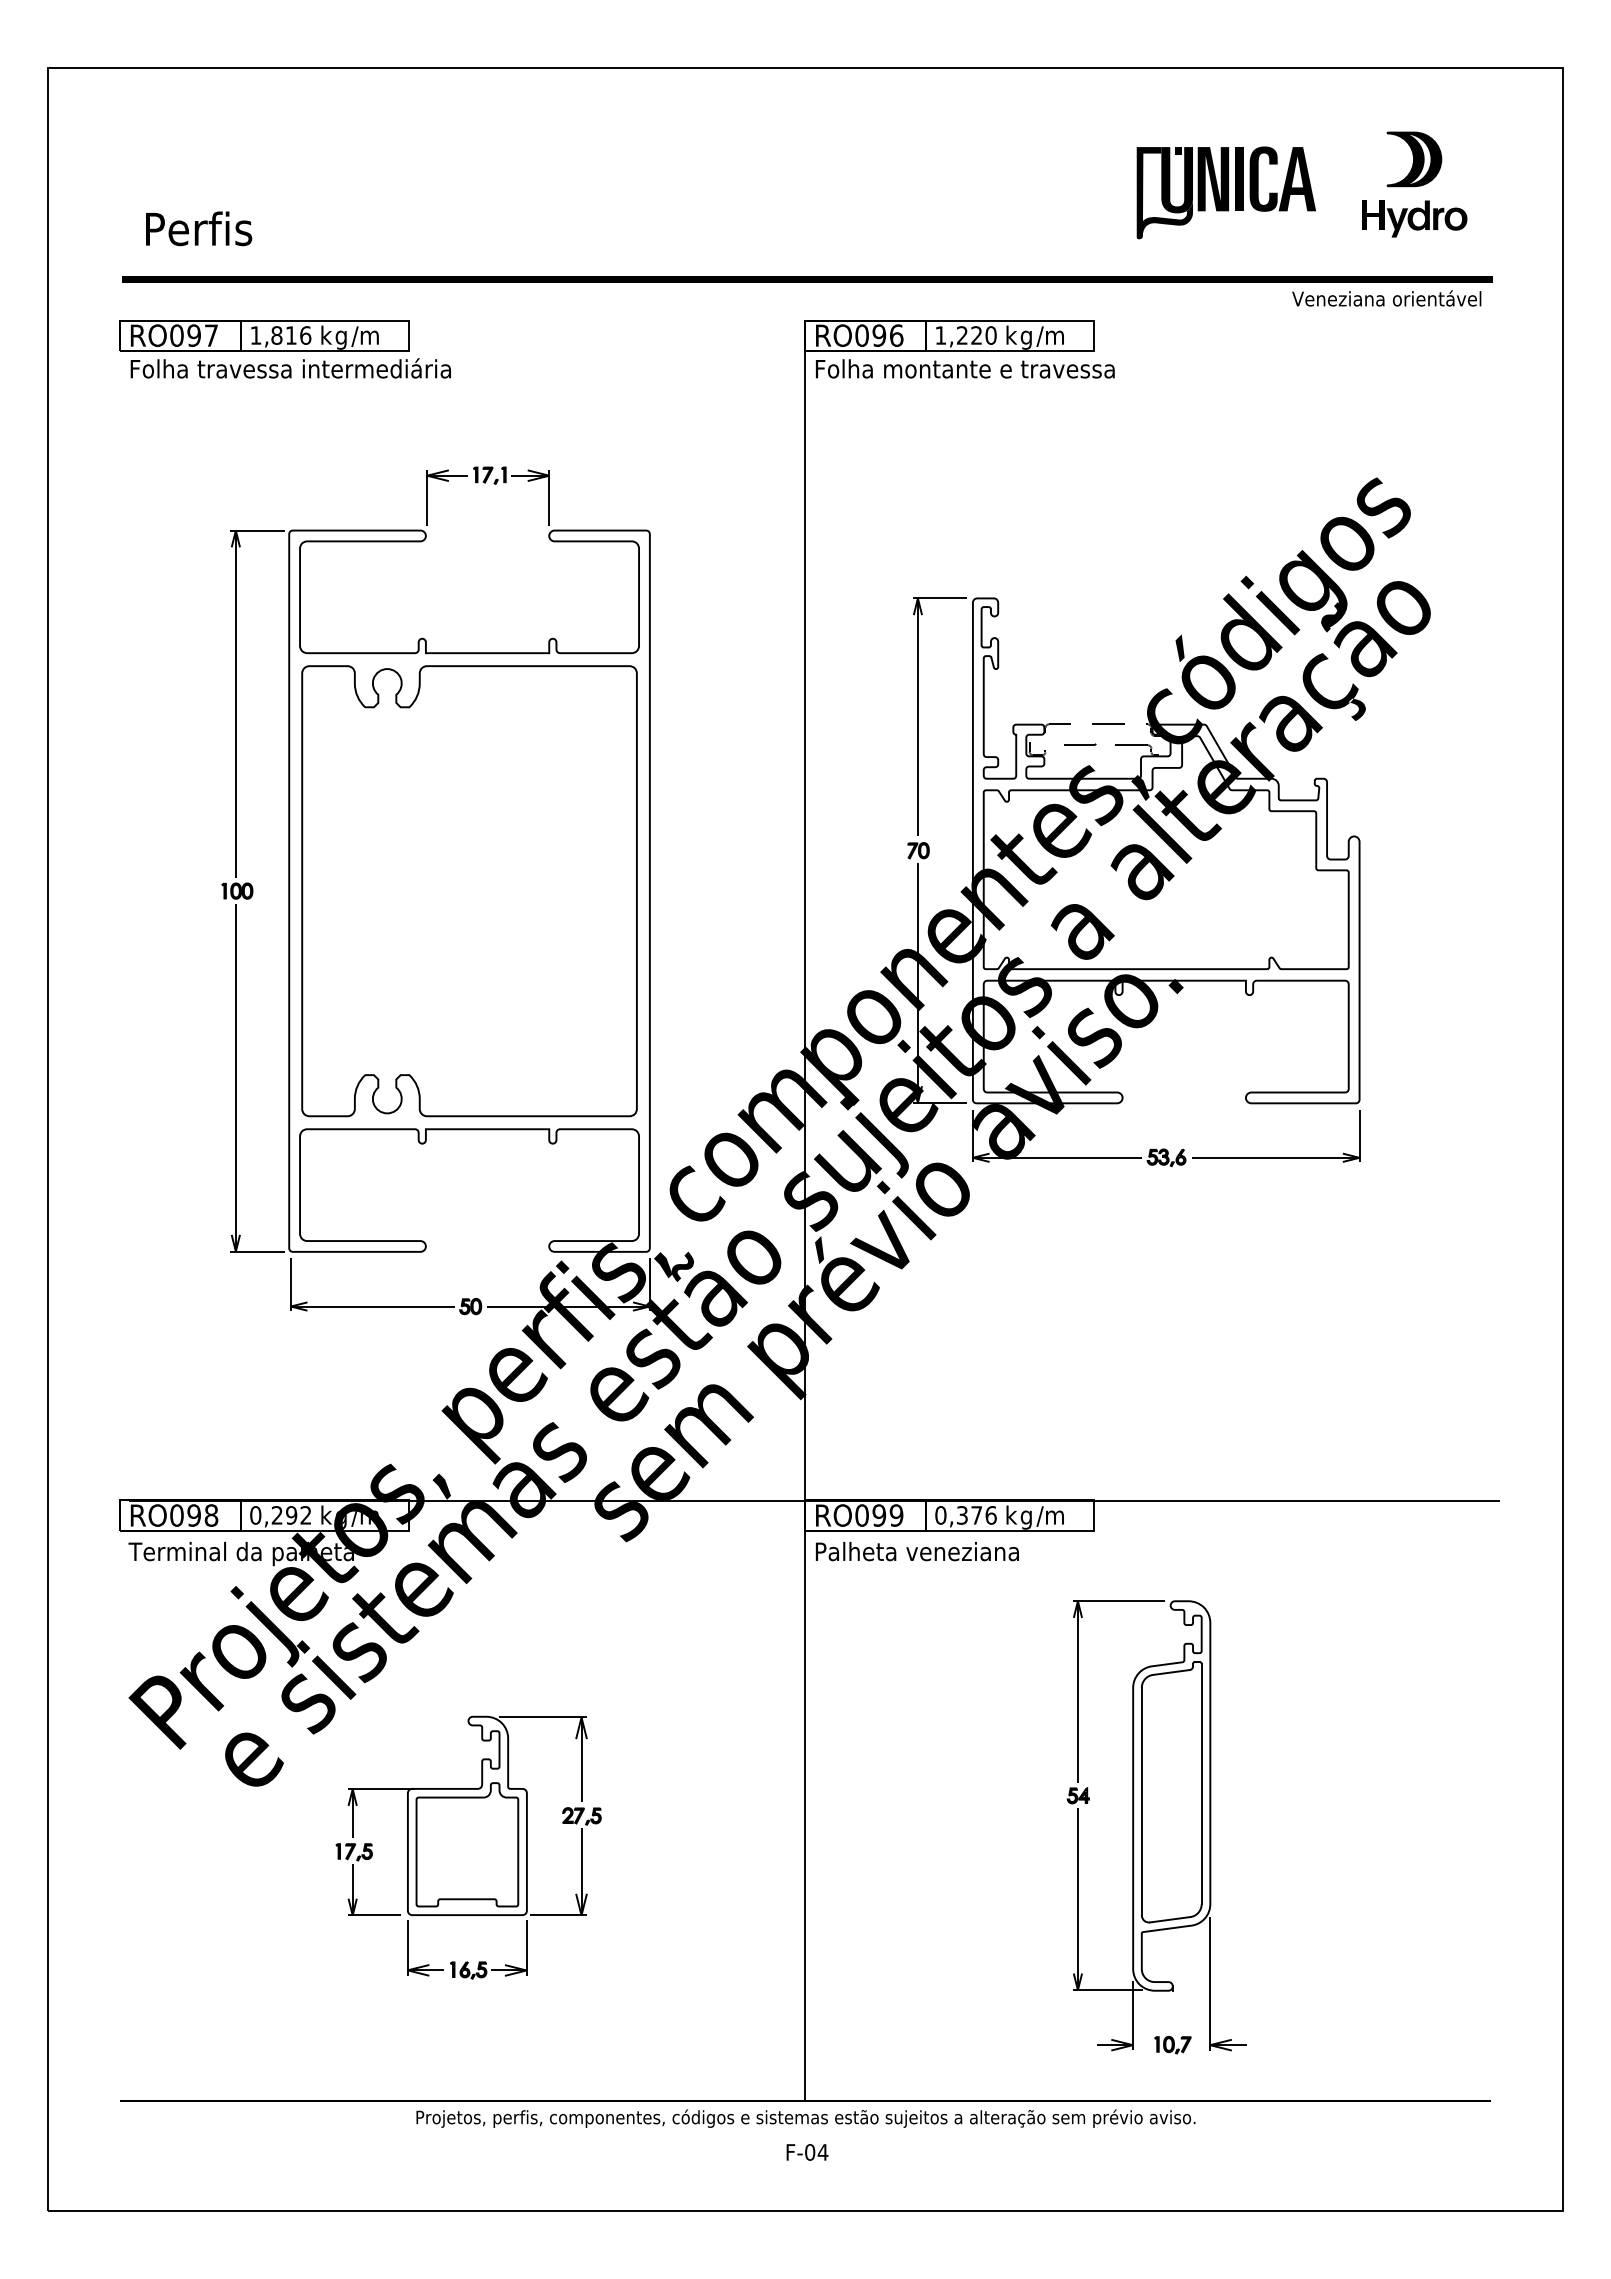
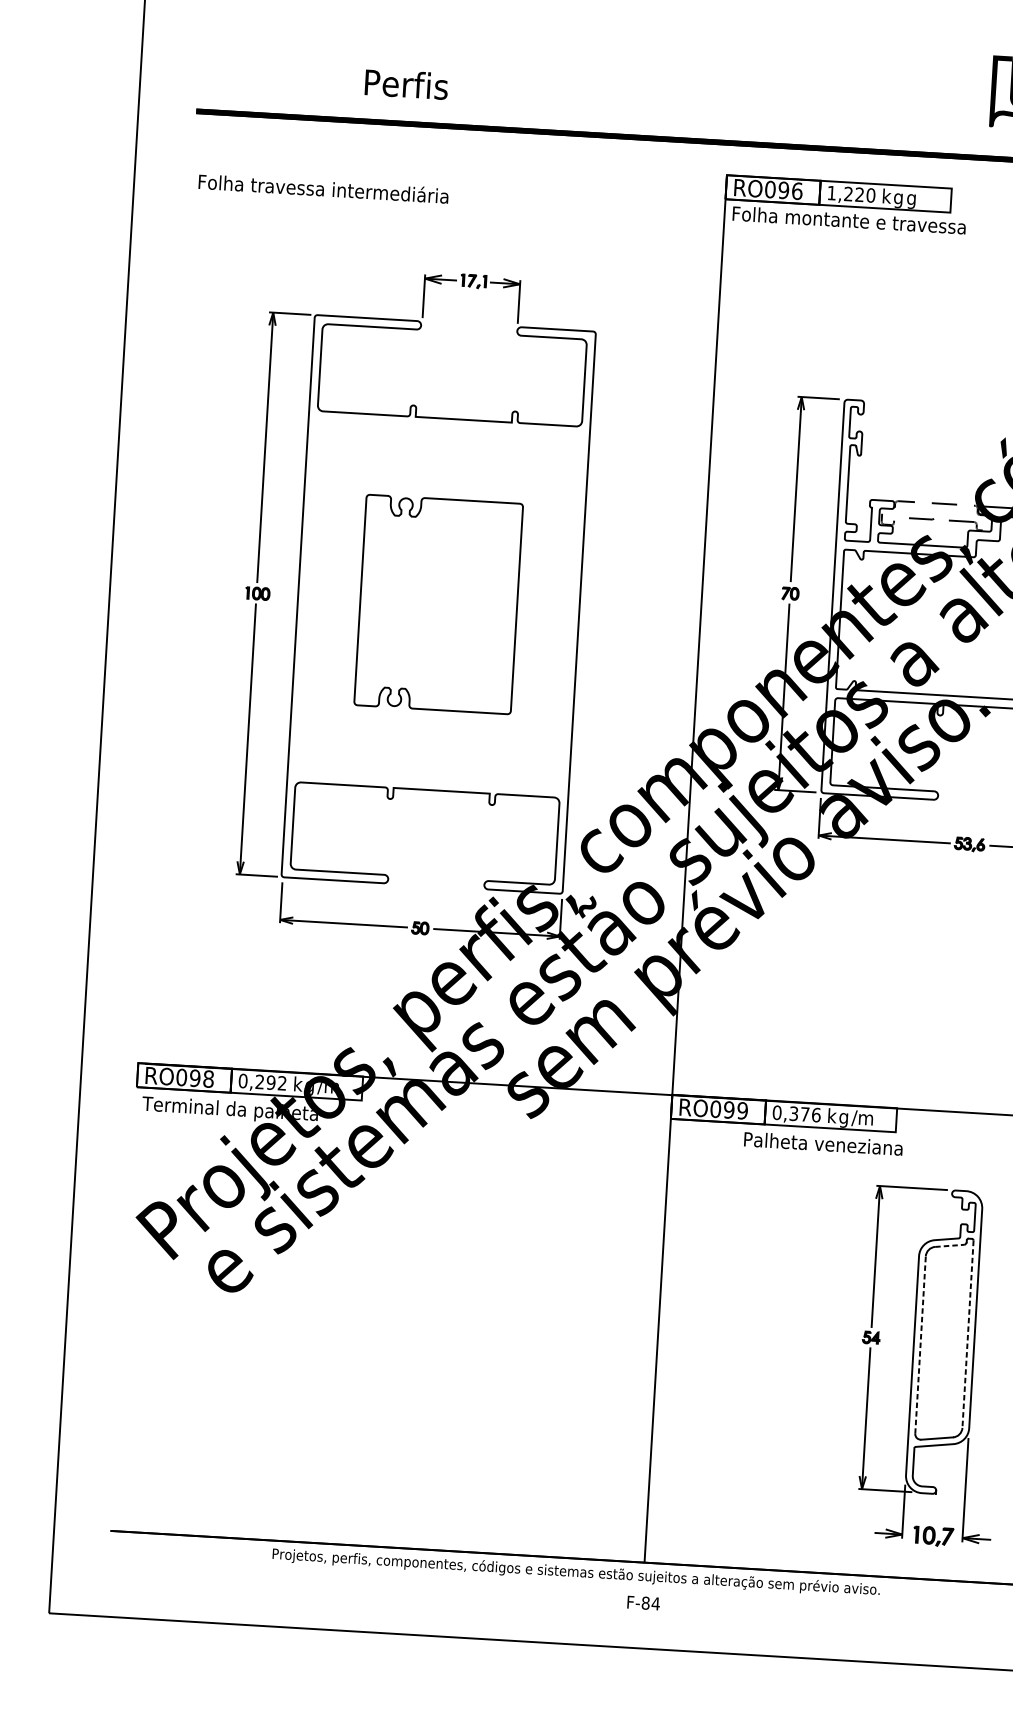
text: (199, 228) -> (407, 84), moved
part: (264, 335) -> (304, 161), removed
text: (1049, 337) -> (916, 199), /m -> g
part: (469, 891) -> (438, 604), size x0.6
text: (917, 1551) -> (823, 1143), moved
line: (1171, 1672) -> (949, 1245), solid -> dashed
line: (1201, 1784) -> (967, 1334), solid -> dashed
line: (1141, 1801) -> (920, 1345), solid -> dashed
part: (468, 1847) -> (393, 1349), removed
part: (1172, 2044) -> (933, 1535), size x1.4
text: (805, 2118) -> (575, 1572), moved
text: (810, 2152) -> (646, 1603), F-04 -> F-84

